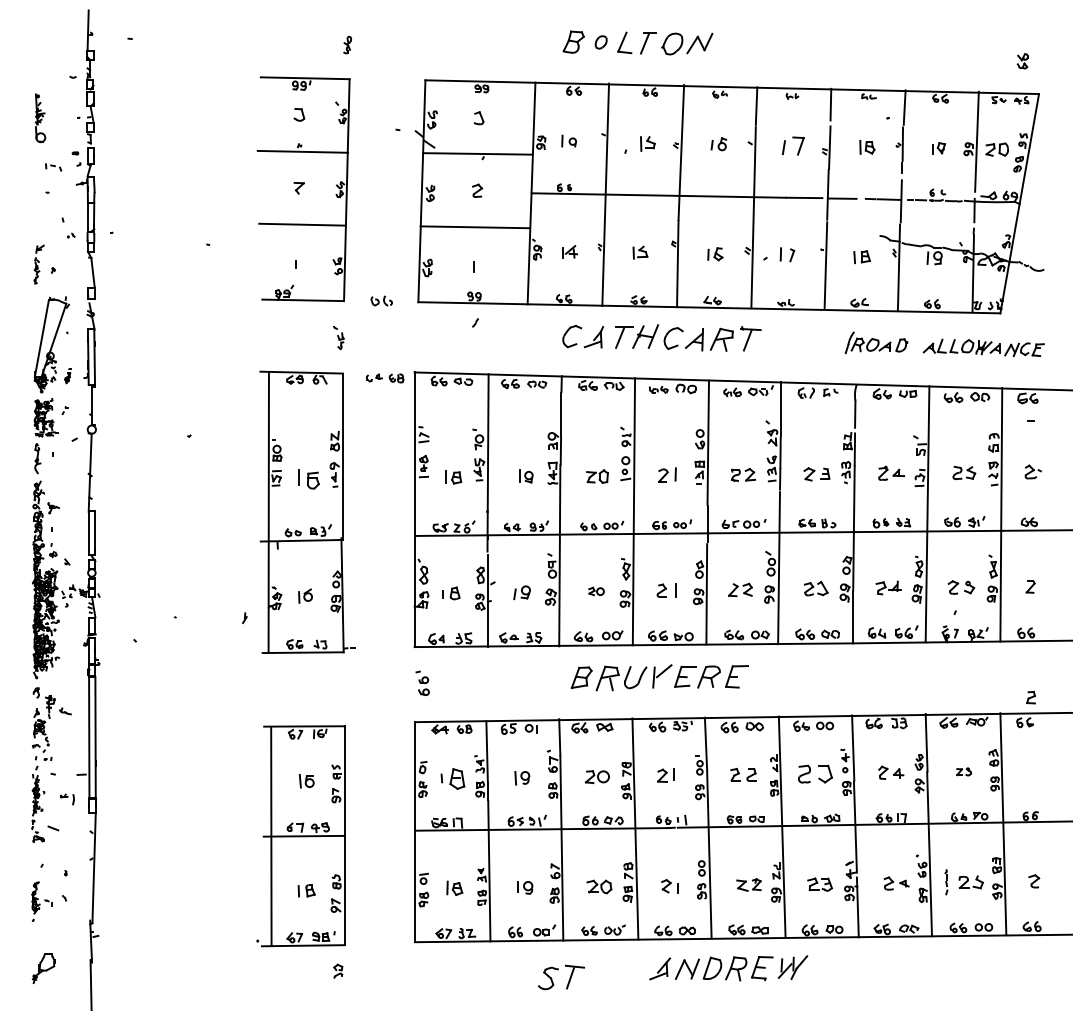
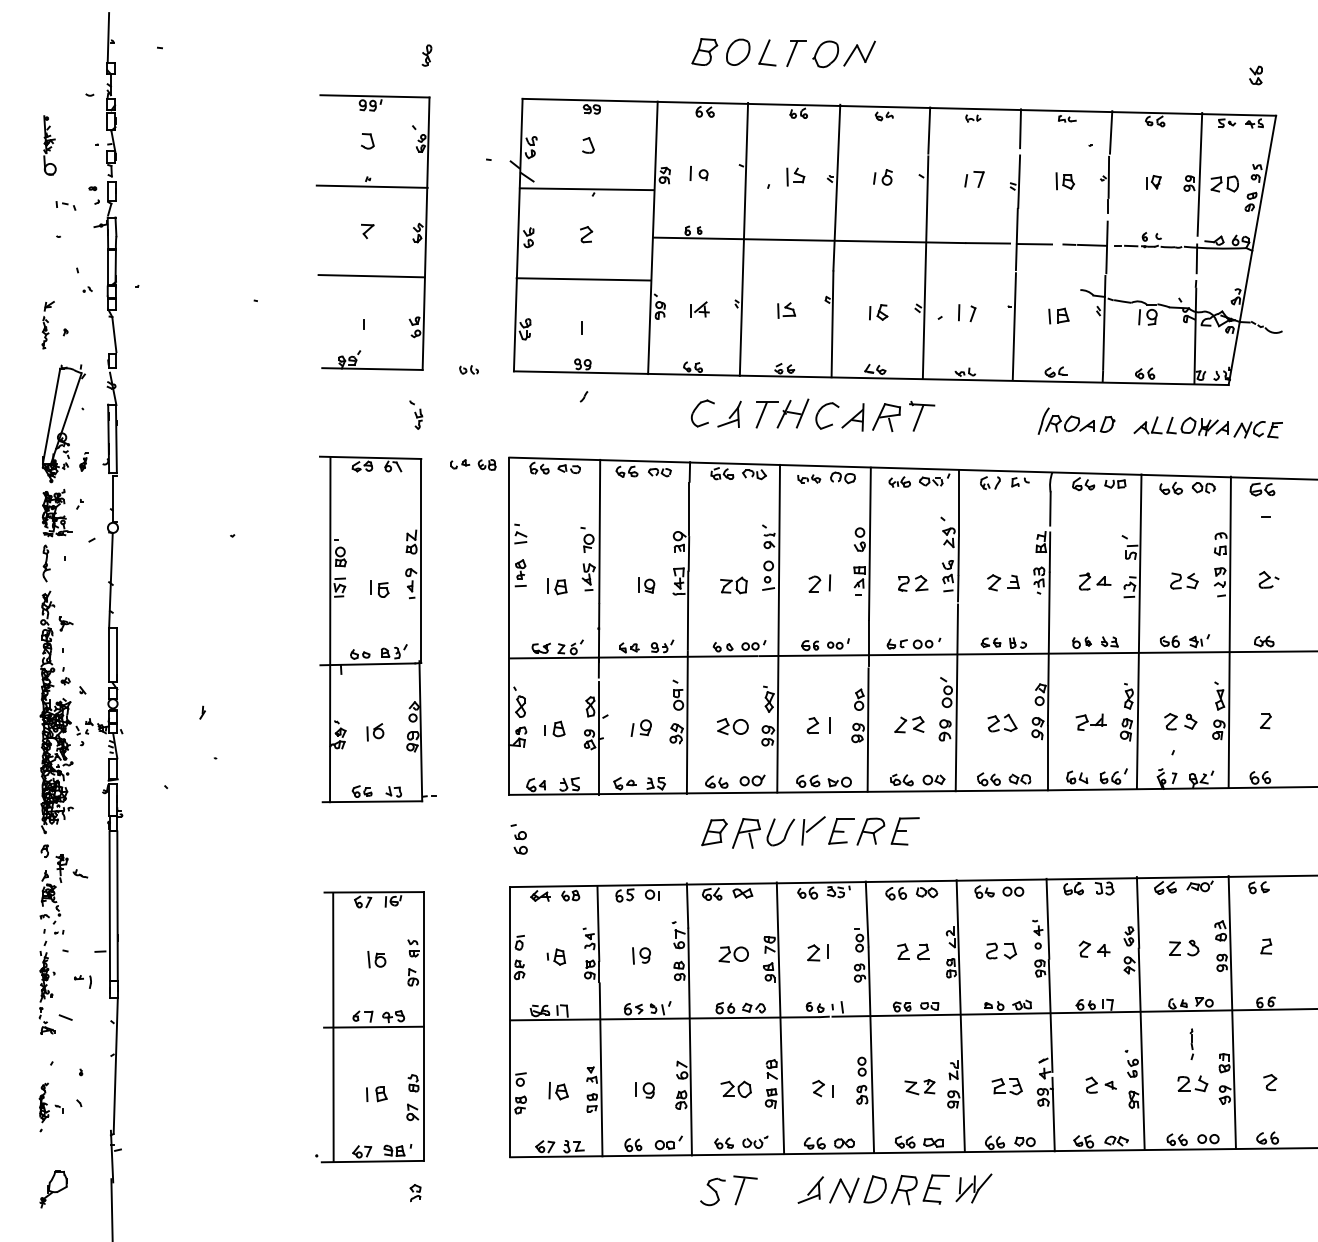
part: (601, 42) -> (738, 52), size x1.67
part: (793, 145) -> (974, 178), size x0.71
part: (381, 300) -> (468, 369), size x0.71
part: (309, 479) -> (380, 589), size x0.71
part: (596, 591) -> (732, 726), size x1.67
part: (244, 618) -> (202, 713), moved
part: (1030, 697) -> (1265, 946), moved
part: (963, 771) -> (1183, 947), size x1.67
part: (815, 774) -> (1001, 951), size x0.71
part: (452, 779) -> (555, 957), size x0.62
part: (946, 882) -> (1191, 1044), moved
part: (558, 970) -> (725, 1182), moved

